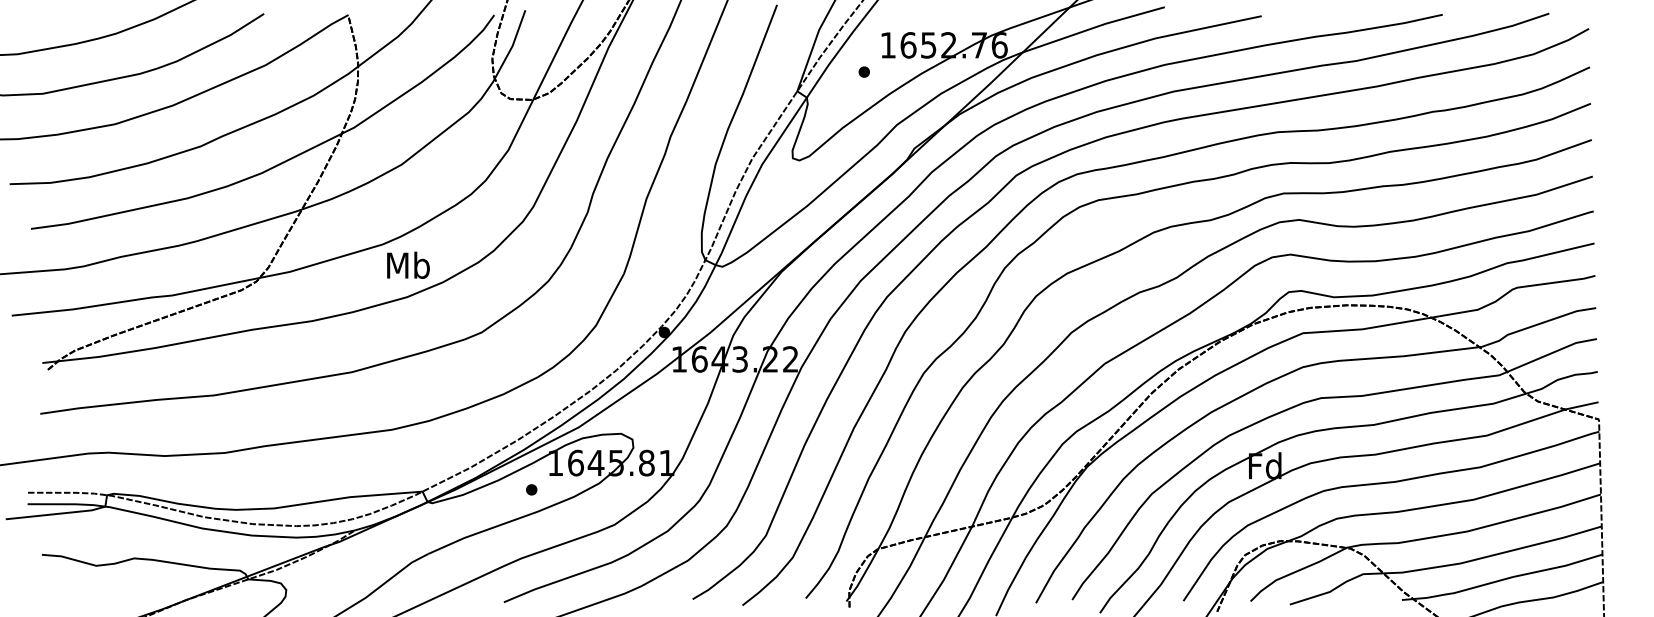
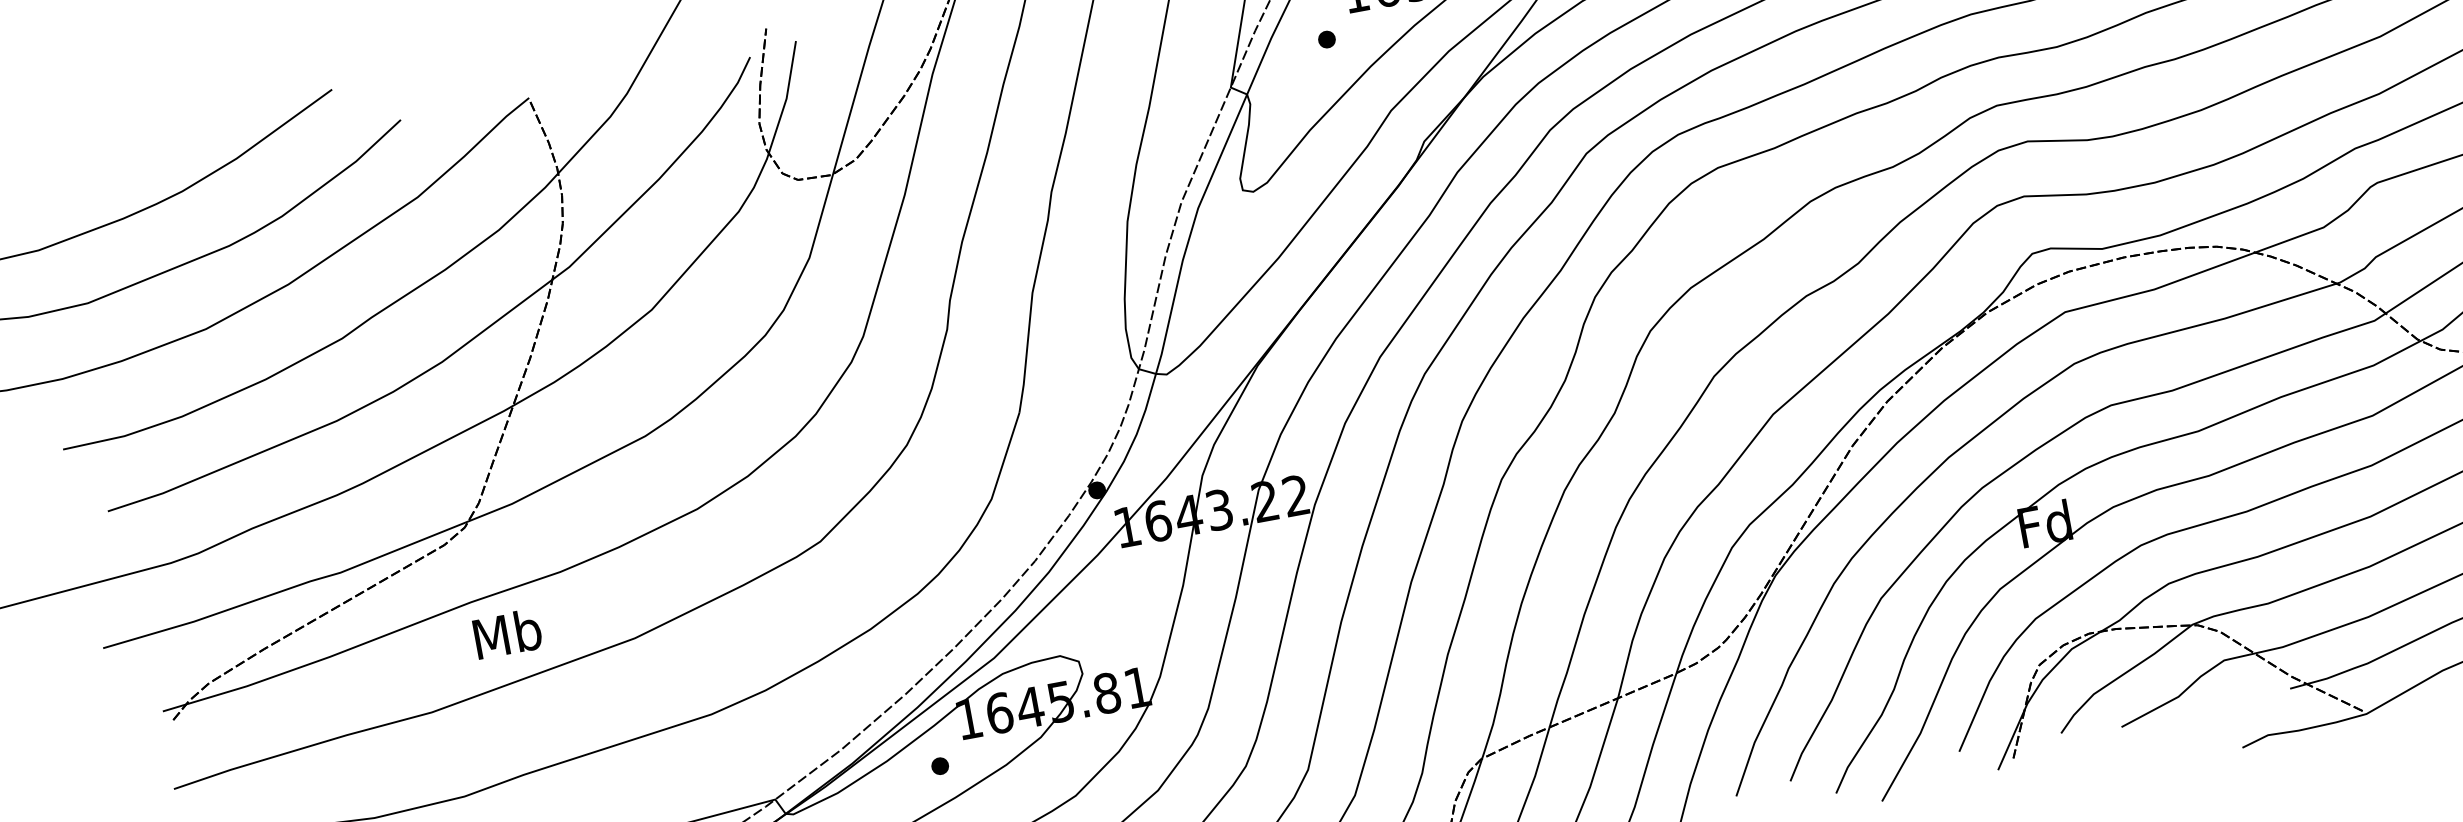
text: (408, 264) -> (507, 632), moved

